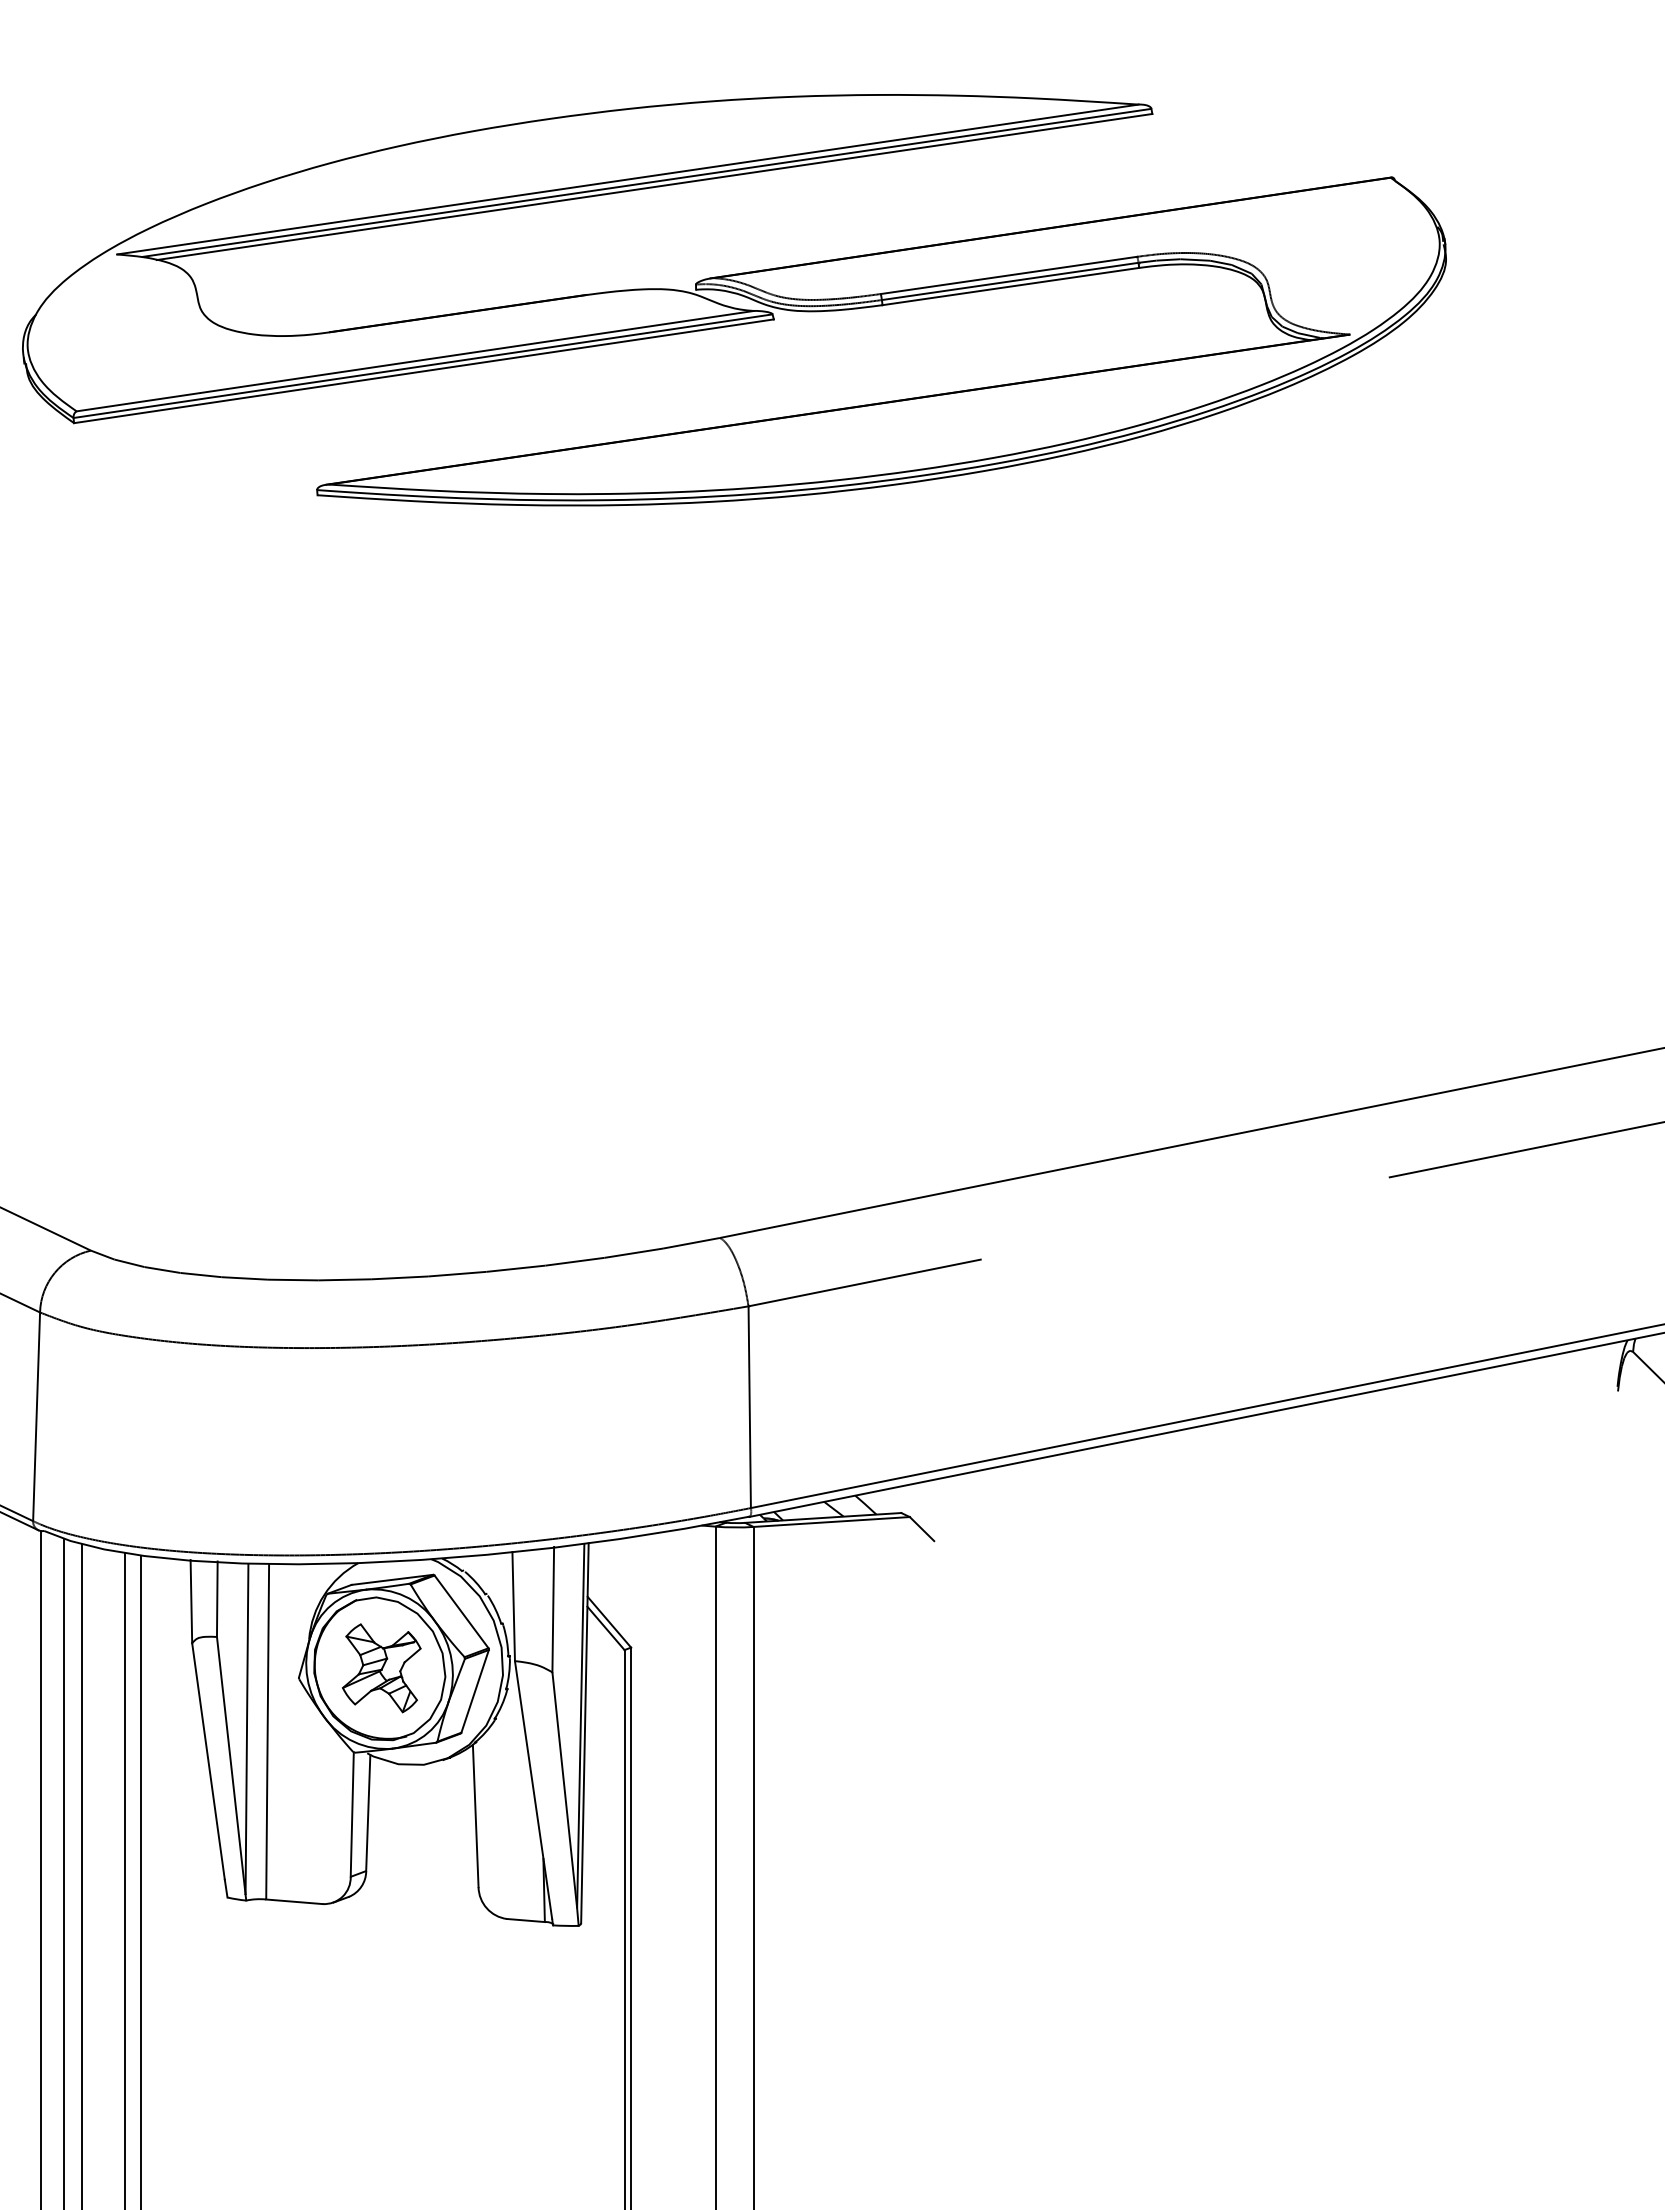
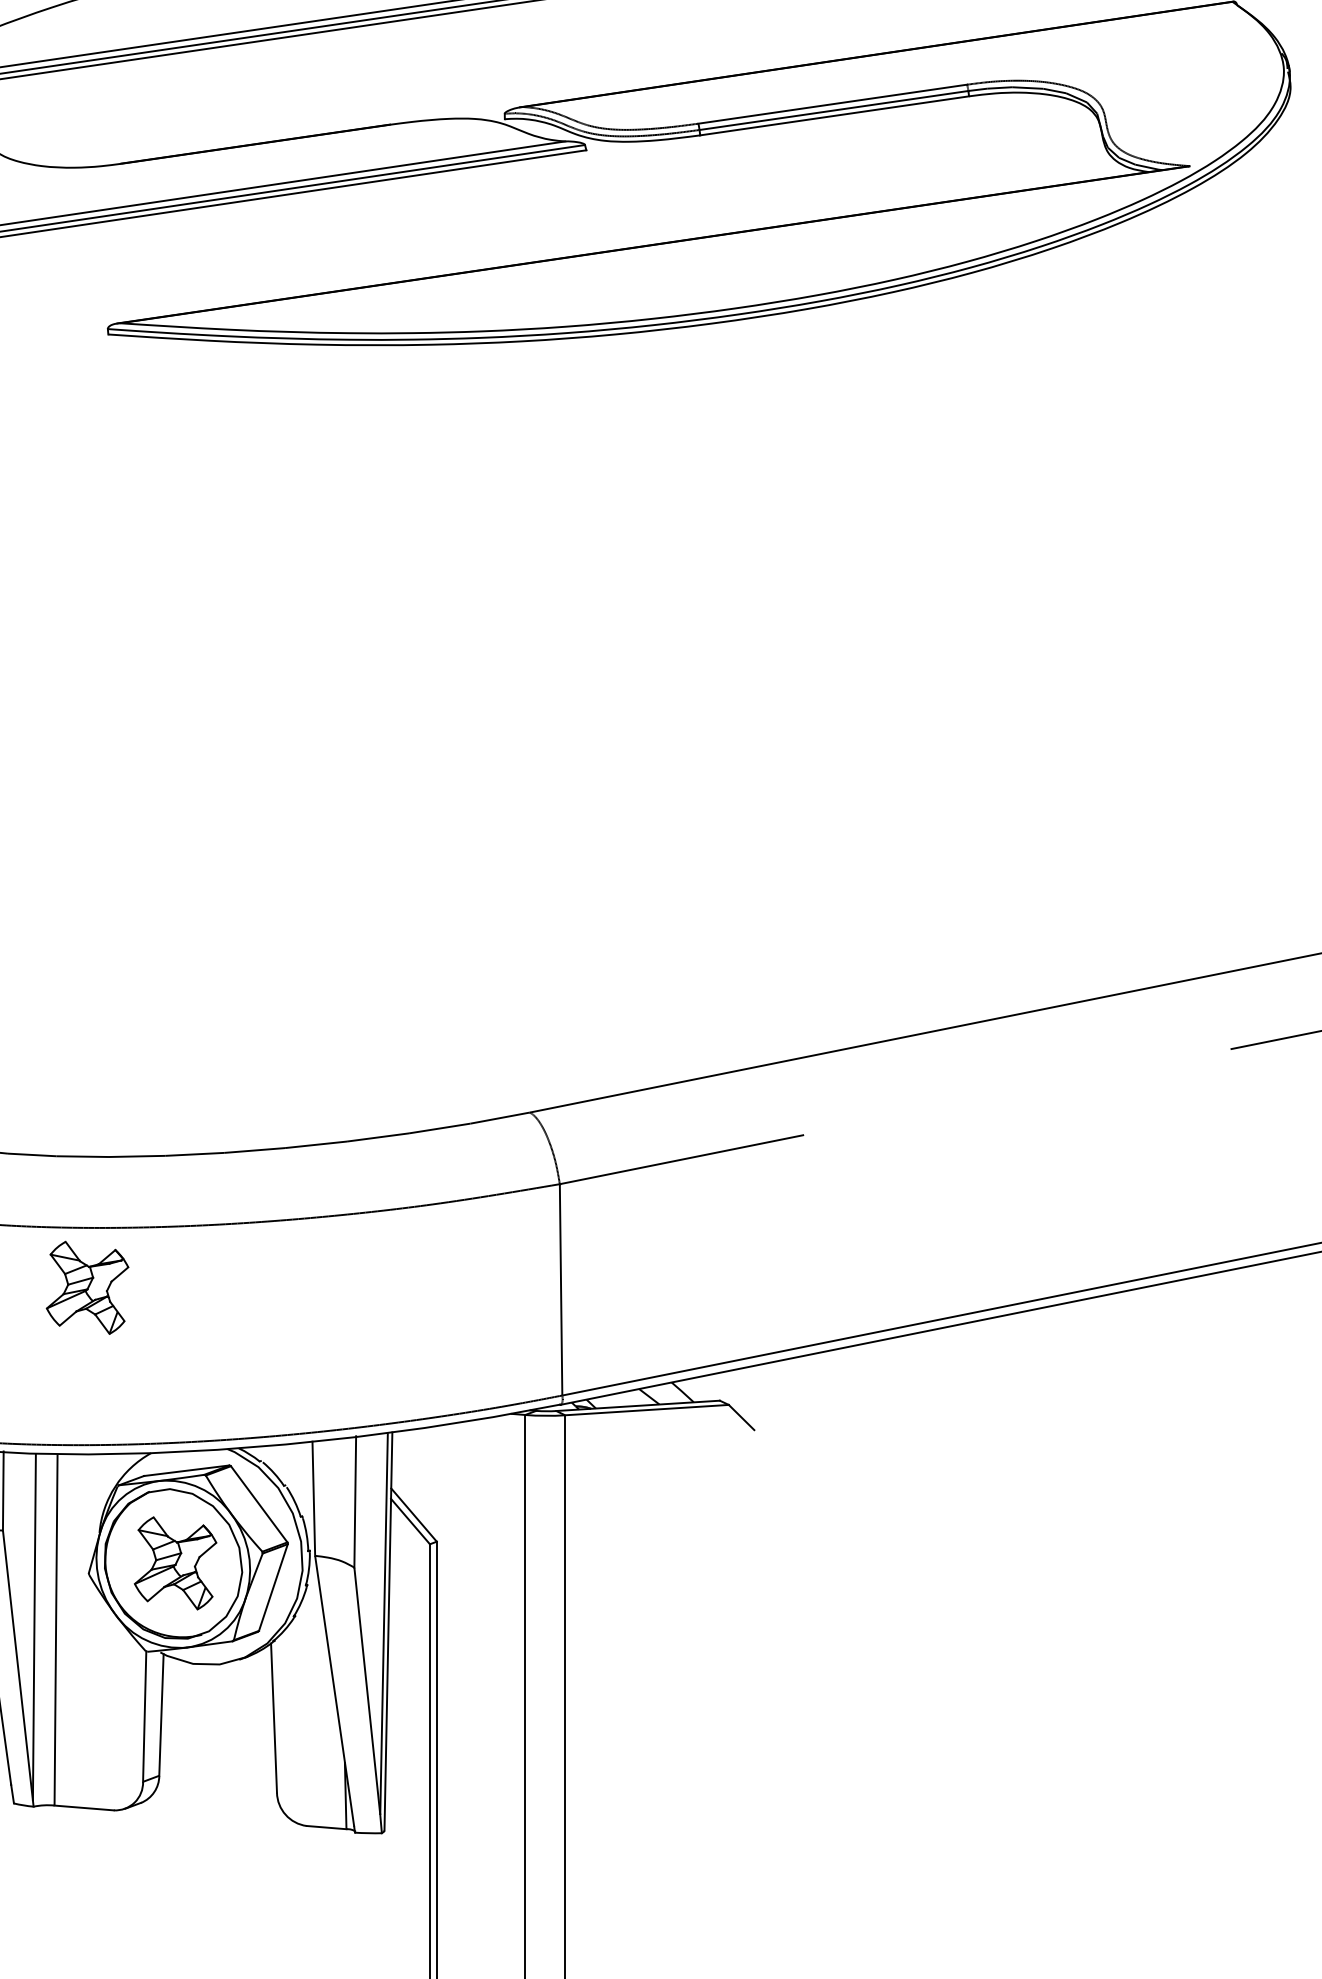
part: (297, 1405) -> (87, 1288), added

